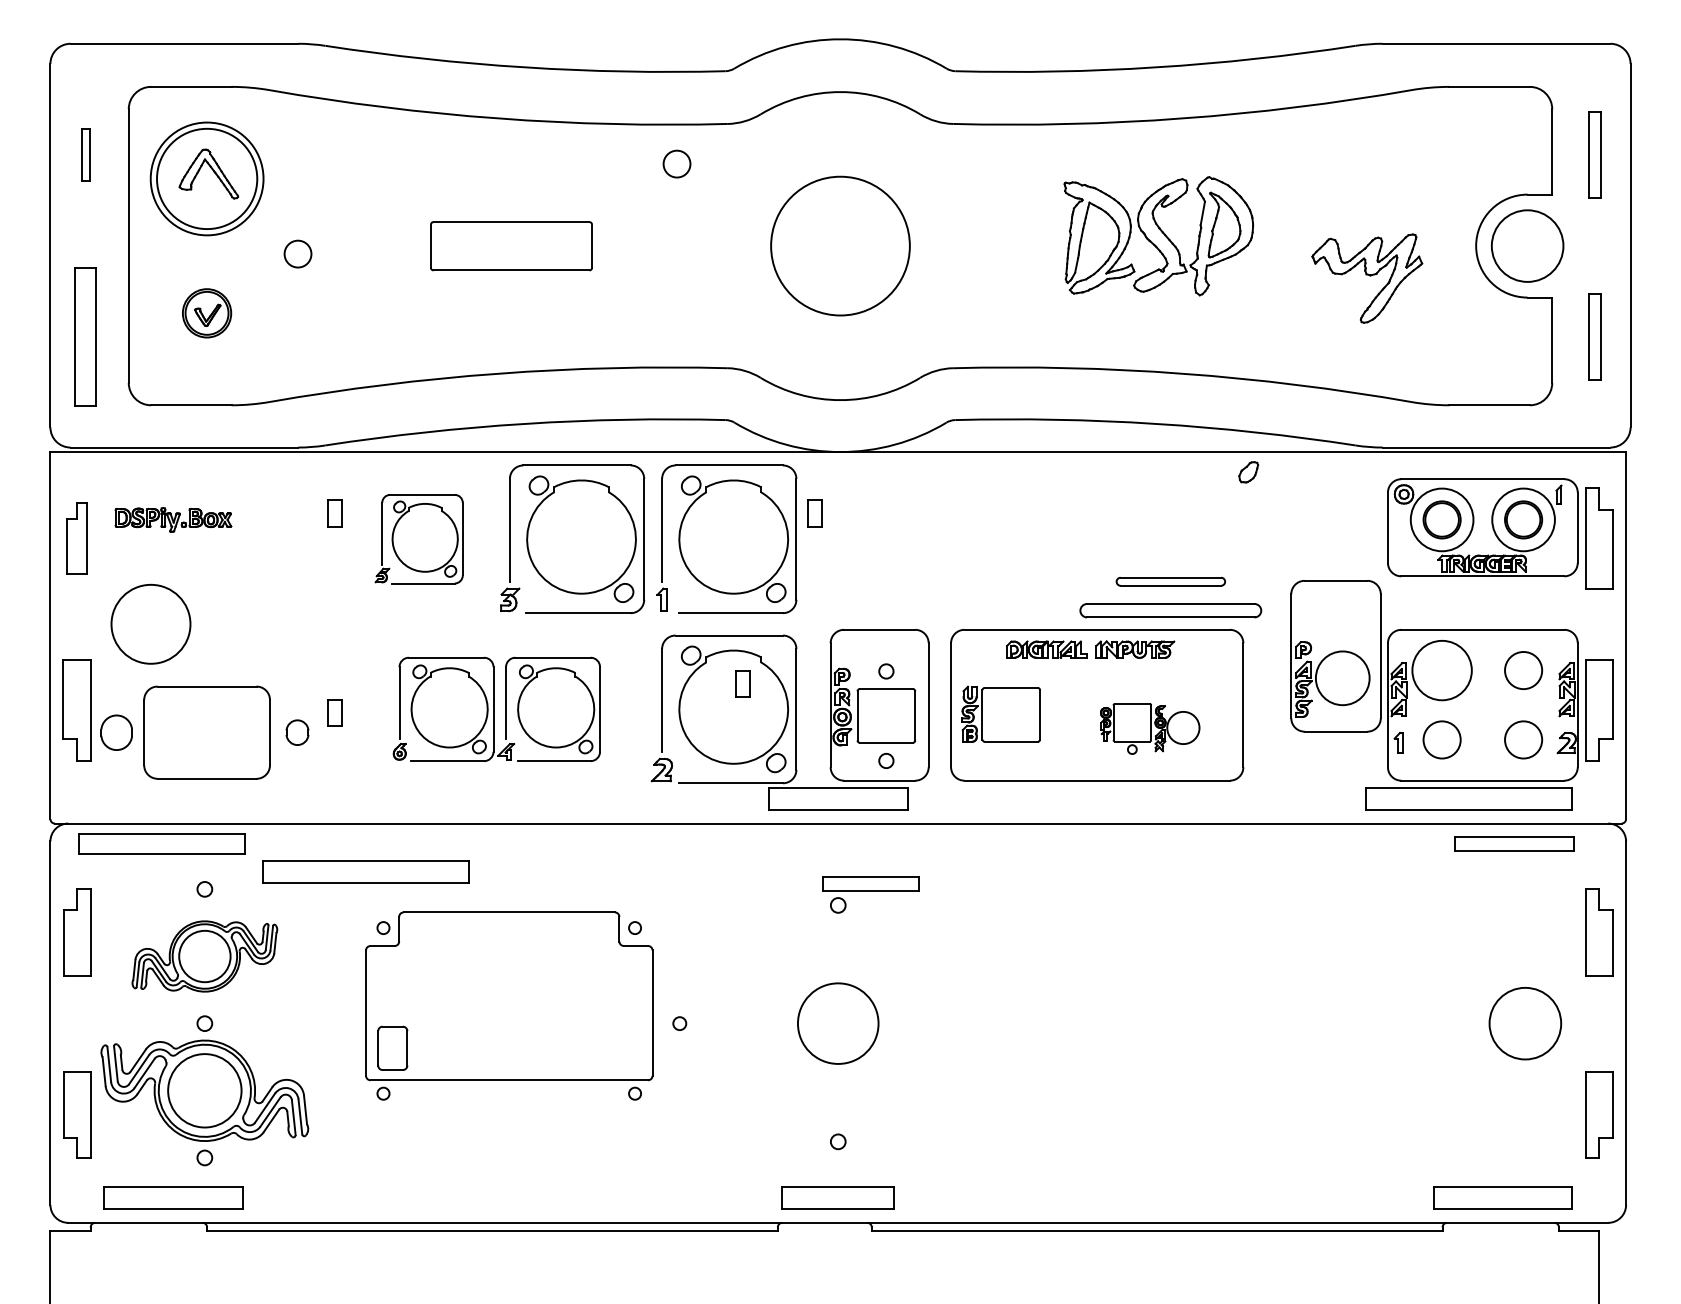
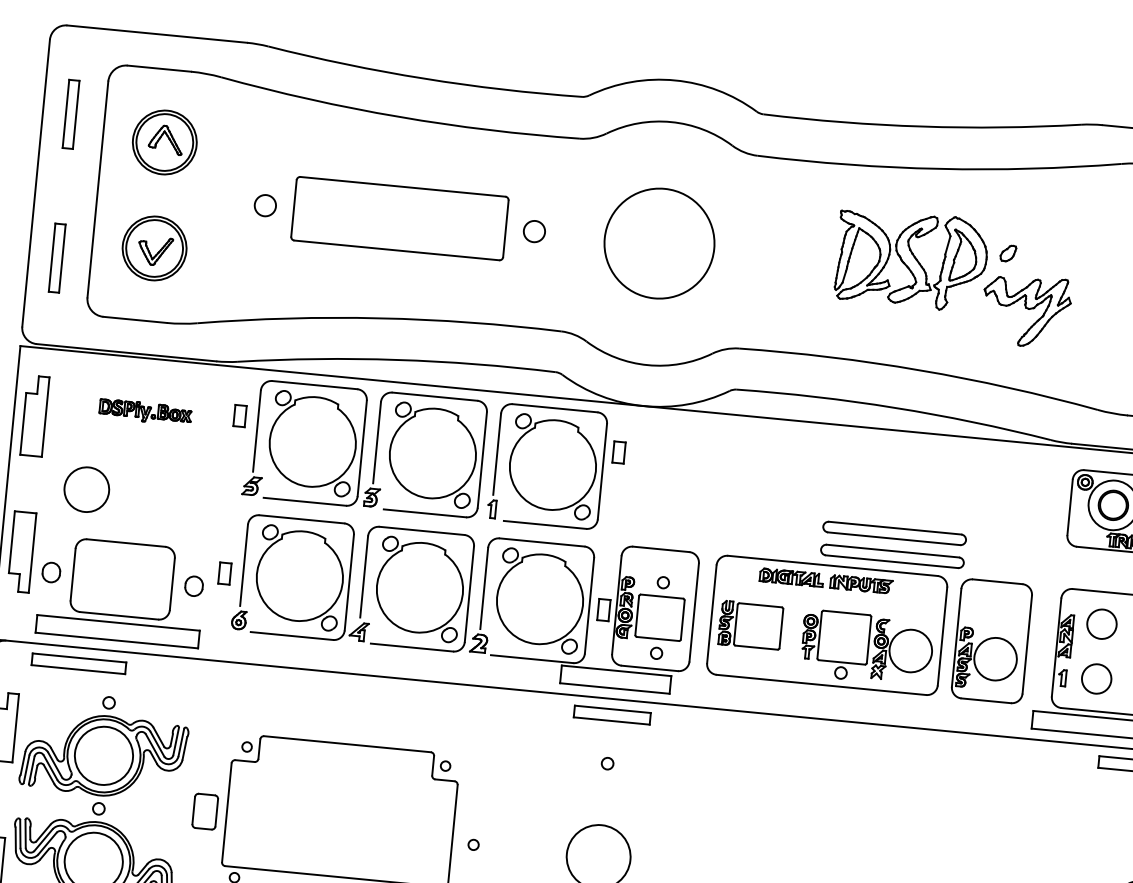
part: (86, 154) -> (71, 114), size x1.67
circle: (676, 163) -> (534, 231), moved
part: (206, 178) -> (164, 142), size x0.71
part: (511, 246) -> (399, 218), size x1.67
circle: (297, 253) -> (265, 205), moved
part: (1367, 278) -> (1026, 311), moved
part: (206, 313) -> (154, 248), size x1.67
part: (86, 336) -> (57, 257), size x0.62
part: (1248, 472) -> (1008, 253), moved
part: (173, 519) -> (145, 411), moved
part: (76, 538) -> (34, 416), size x1.43
part: (418, 538) -> (304, 442), size x1.67
part: (1170, 581) -> (894, 533), size x1.67
circle: (151, 624) -> (87, 489), size x0.71
part: (1335, 656) -> (991, 641), moved
circle: (1441, 670) -> (1101, 624), size x0.62
part: (742, 683) -> (603, 609), moved
part: (496, 709) -> (352, 583), size x1.43
part: (1150, 728) -> (867, 647), size x1.67
part: (116, 732) -> (51, 572), size x0.71
part: (162, 843) -> (79, 663), size x0.71
part: (365, 871) -> (117, 631), moved
part: (870, 883) -> (611, 714), moved
part: (204, 956) -> (103, 755), size x1.43
part: (392, 1047) -> (205, 810), moved

